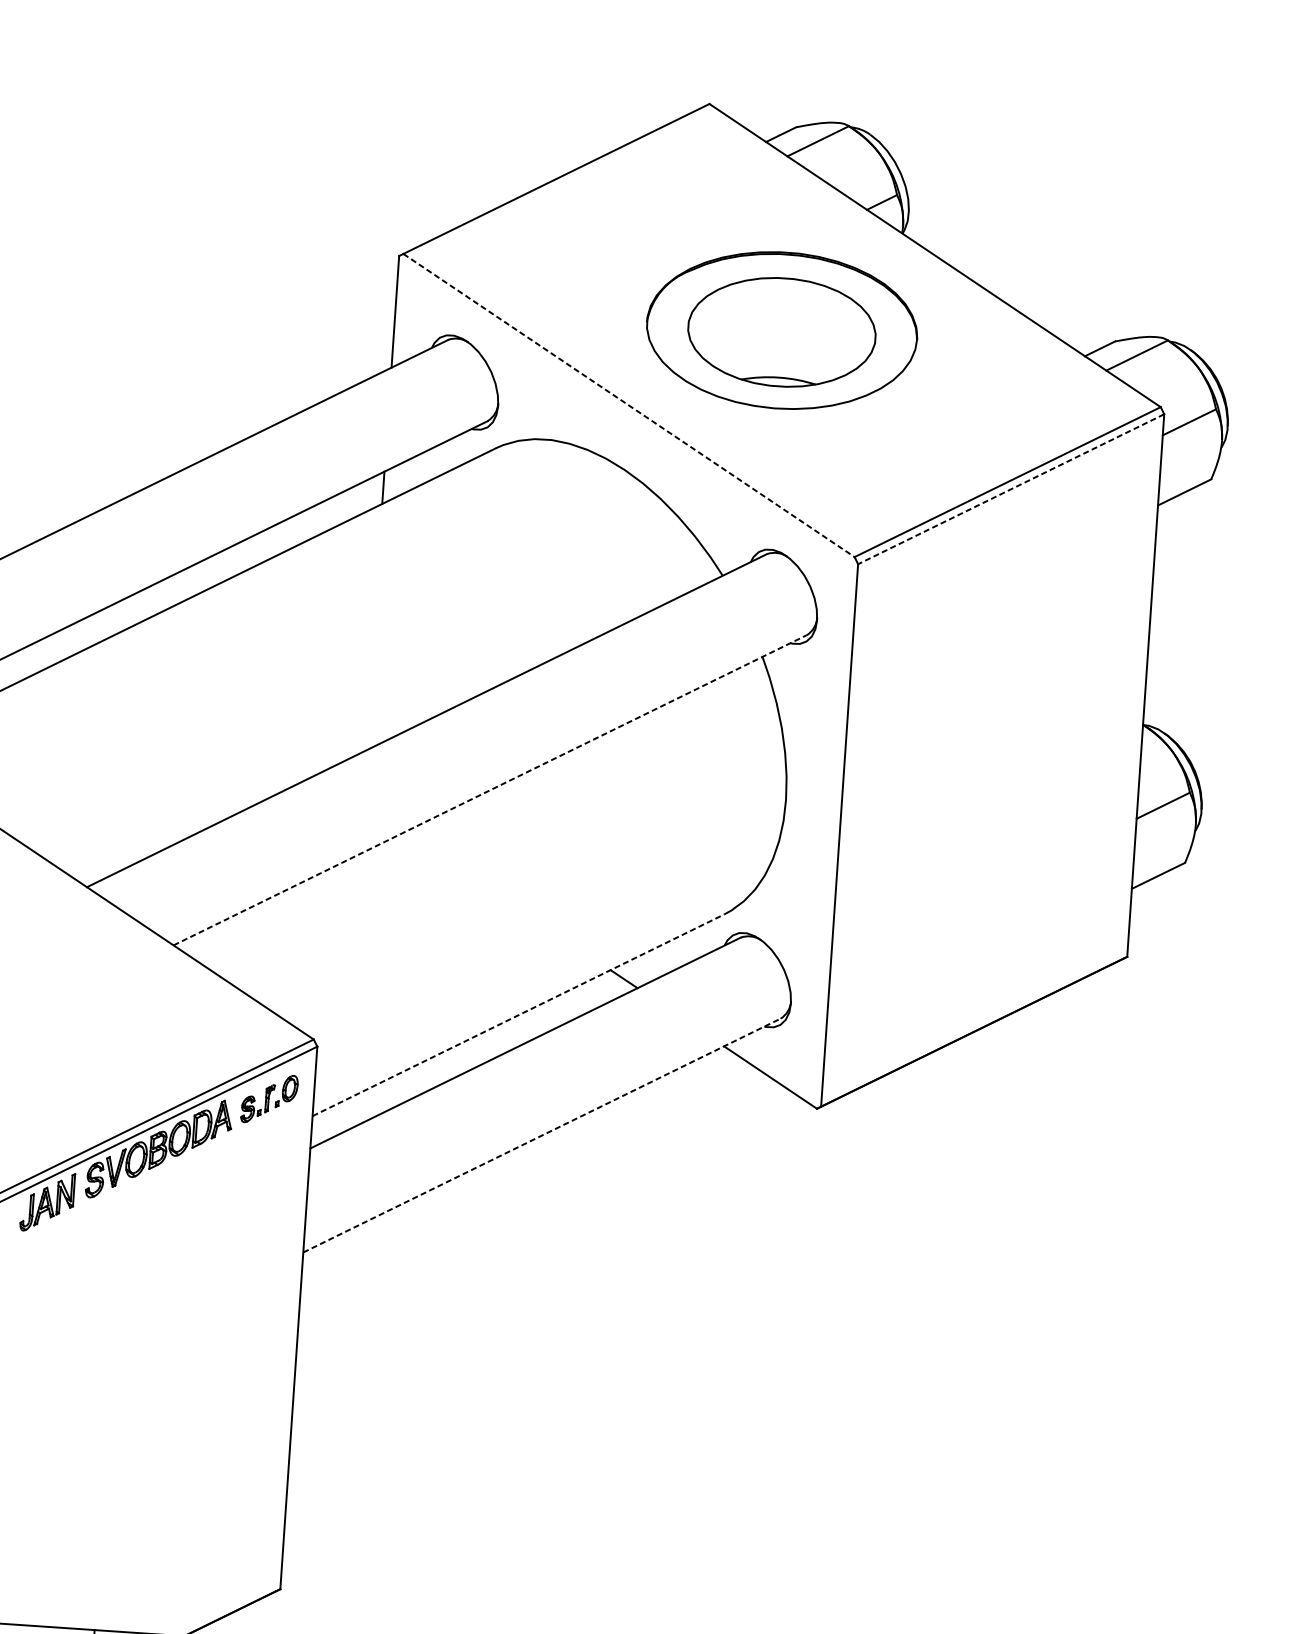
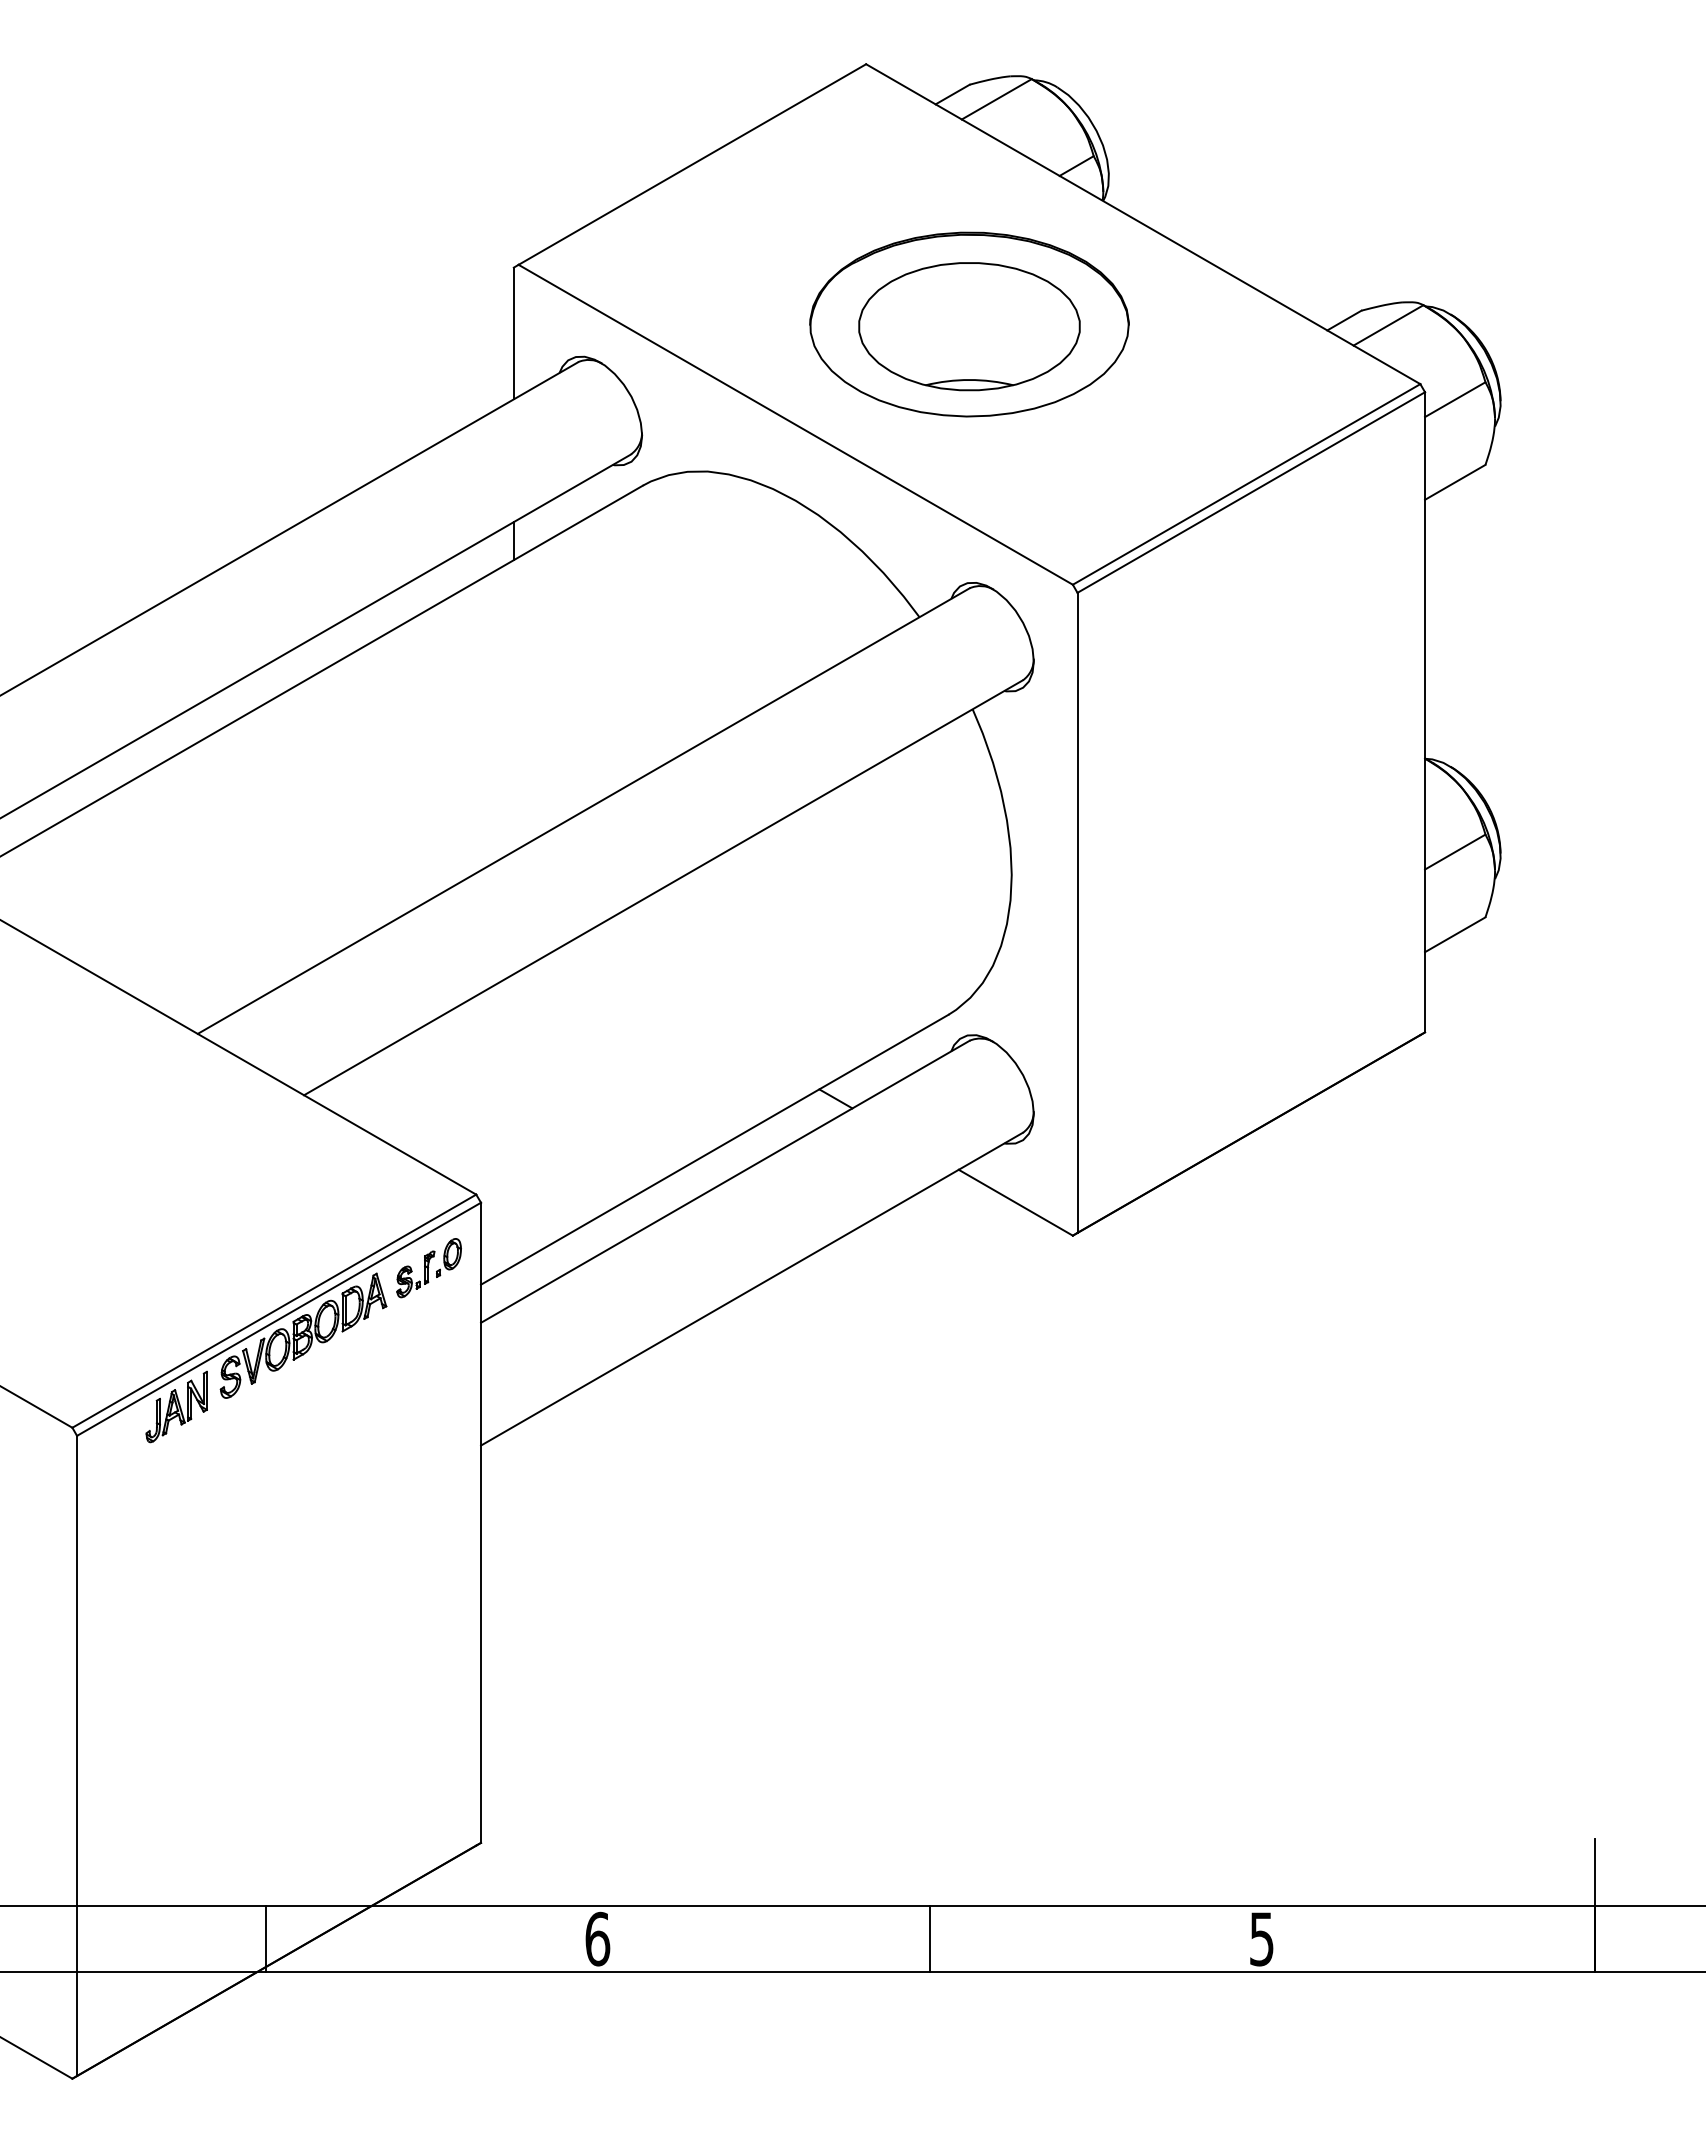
line: (628, 405) -> (795, 424), dashed -> solid
line: (1011, 489) -> (1251, 492), dashed -> solid
line: (490, 790) -> (663, 887), dashed -> solid
line: (518, 1015) -> (714, 1149), dashed -> solid
line: (541, 1135) -> (751, 1289), dashed -> solid

